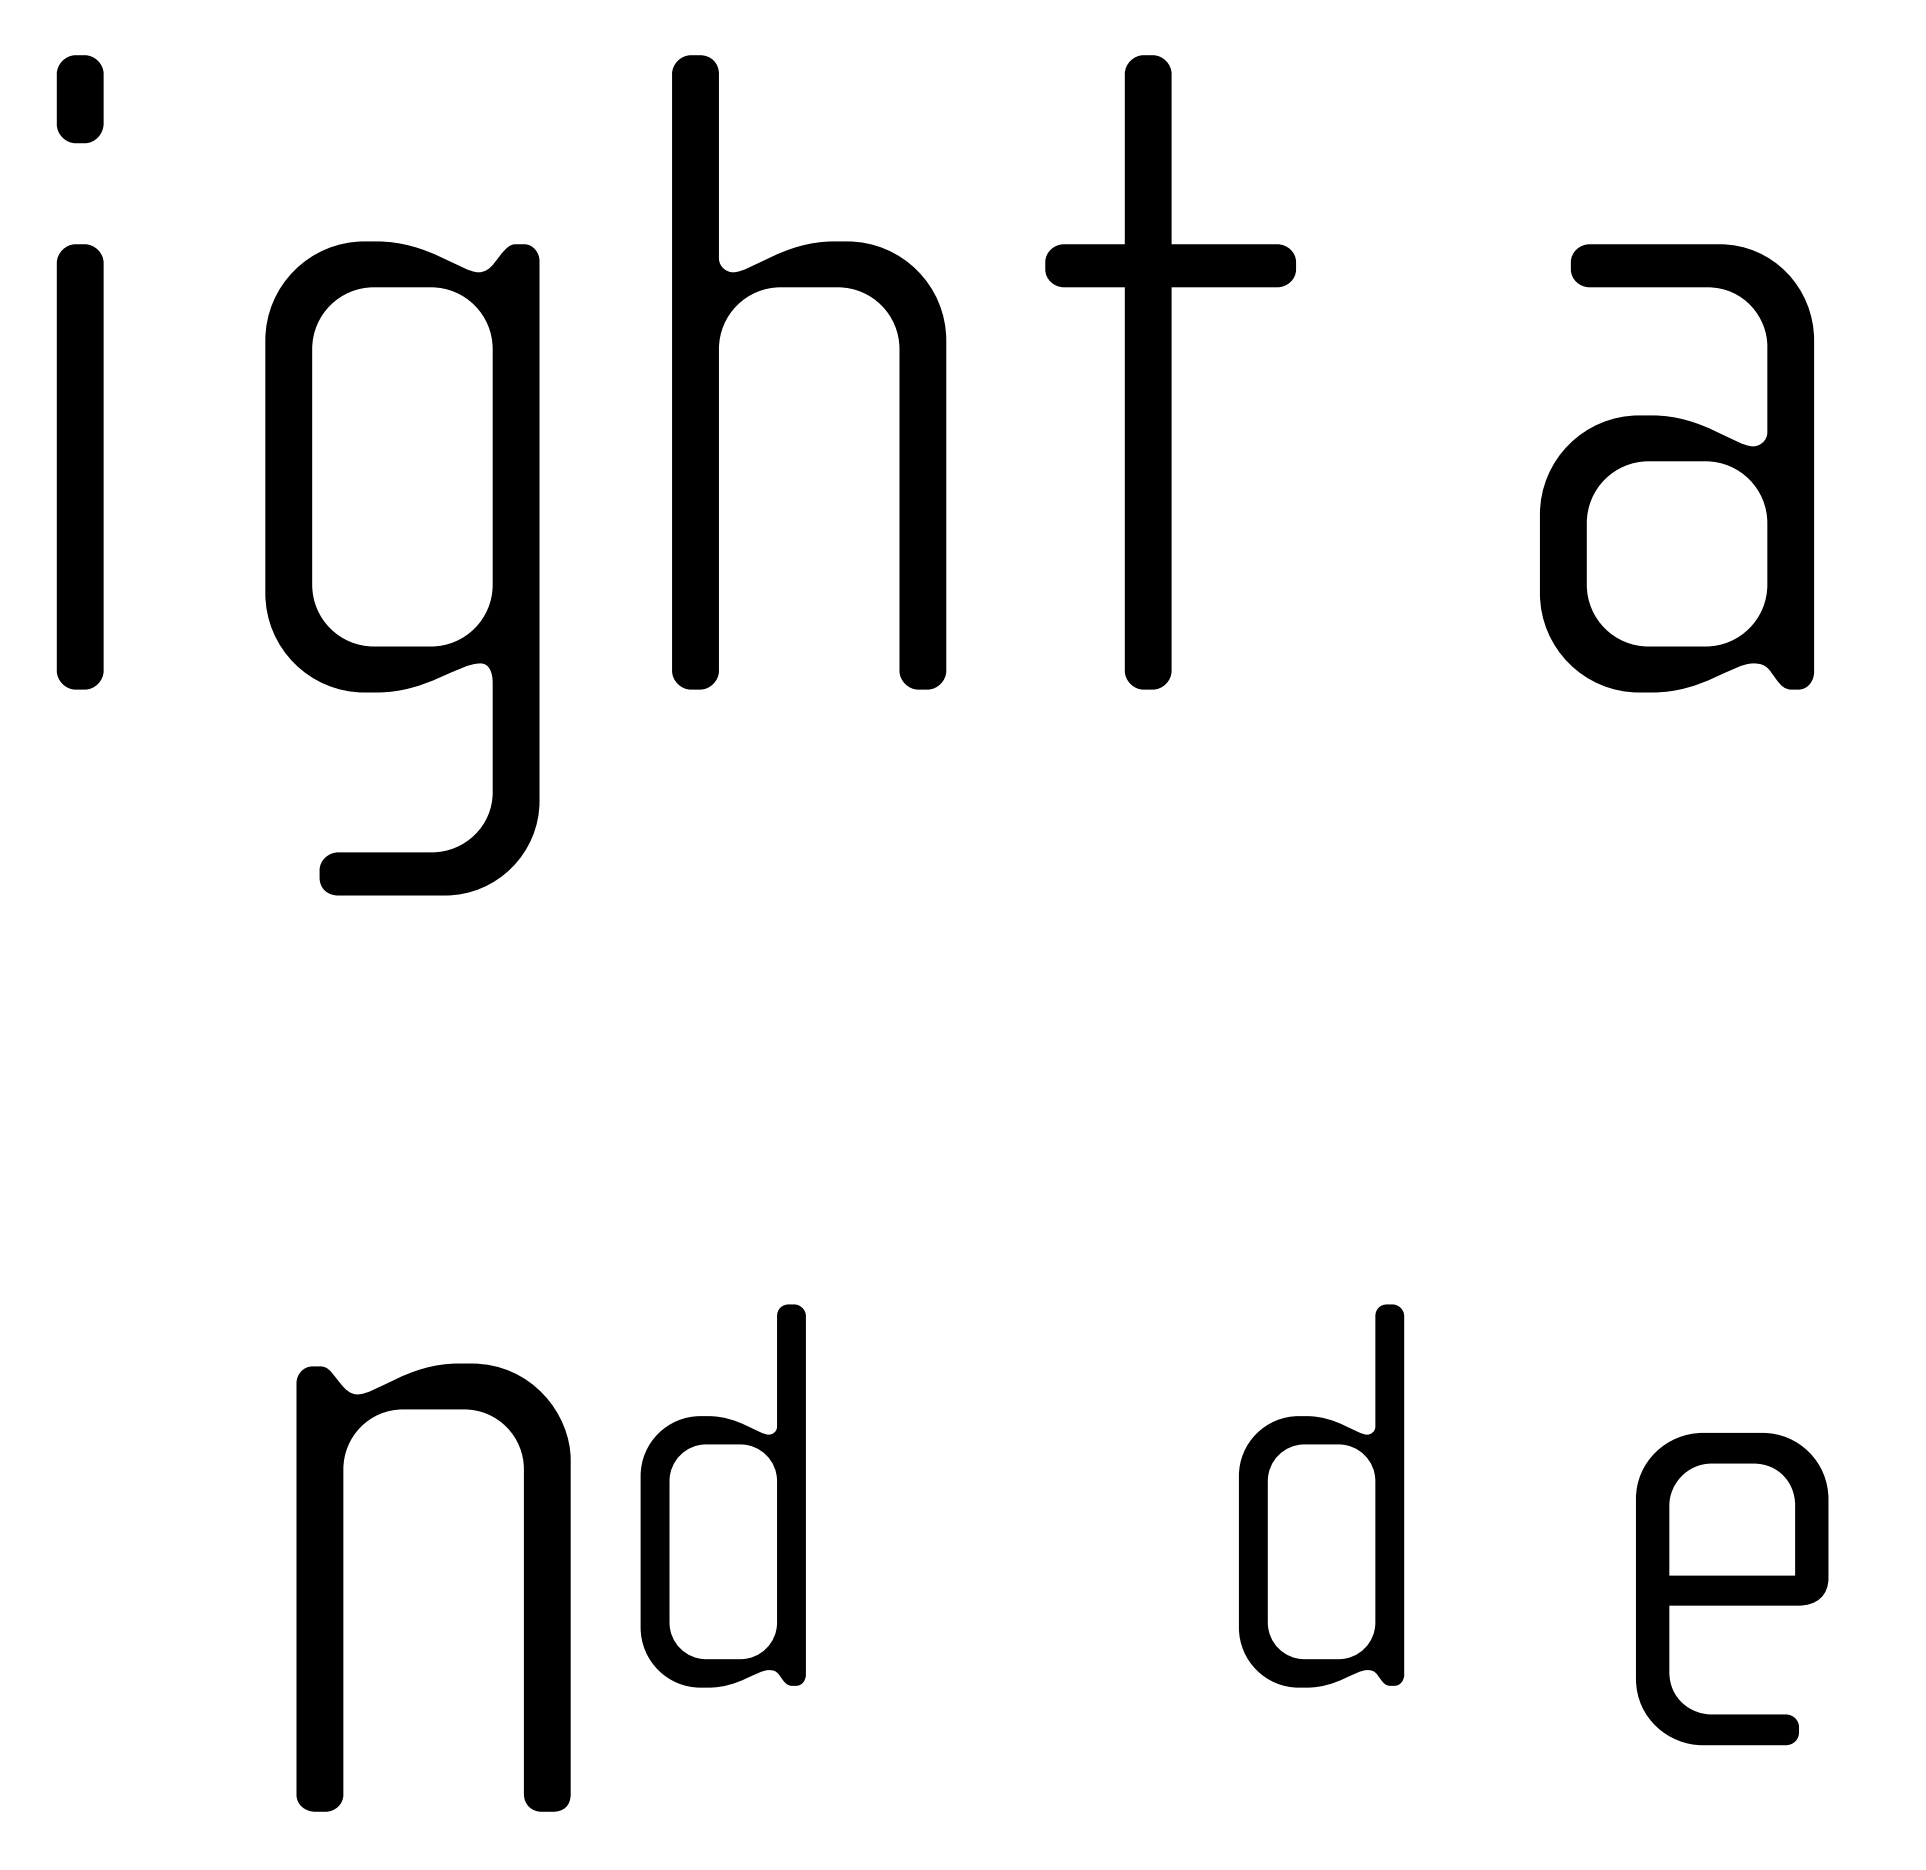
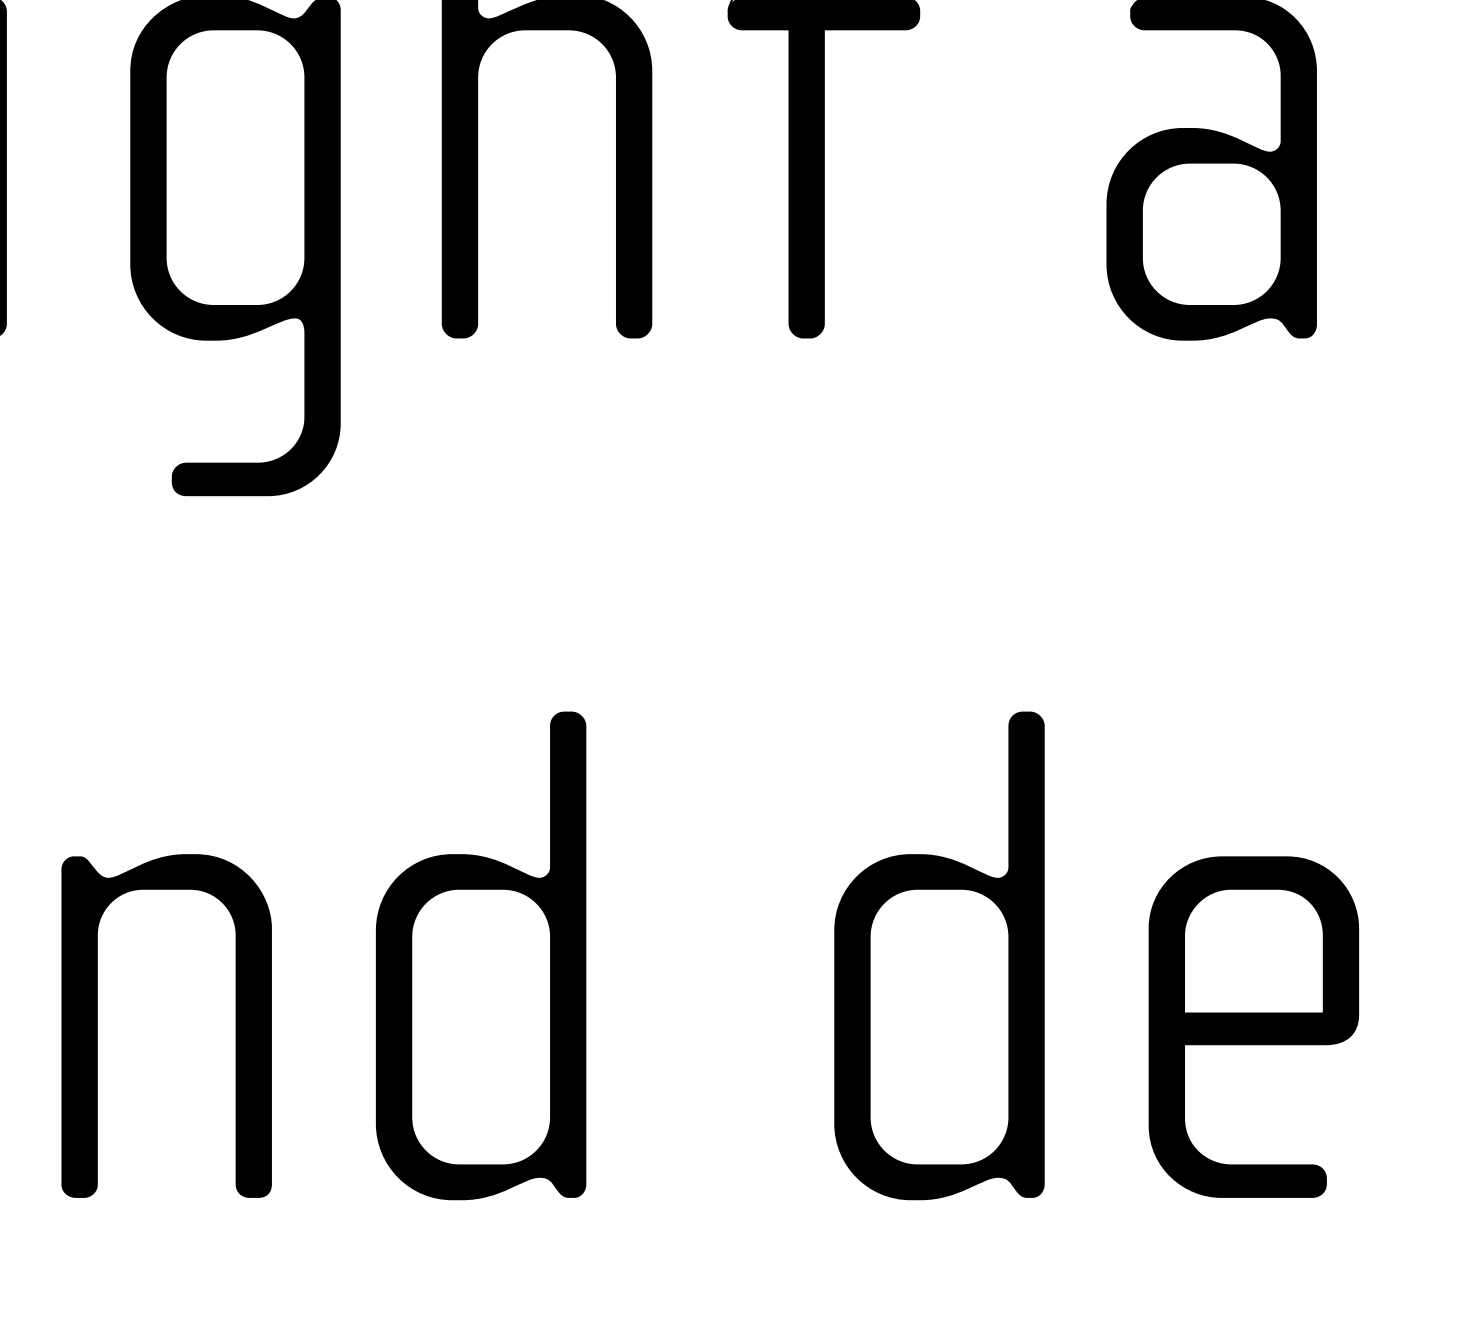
part: (723, 1495) -> (481, 955), size x1.67
part: (1321, 1495) -> (939, 955), size x1.67
part: (343, 1587) -> (97, 1025), moved
part: (1732, 1588) -> (1254, 1026), size x1.43

